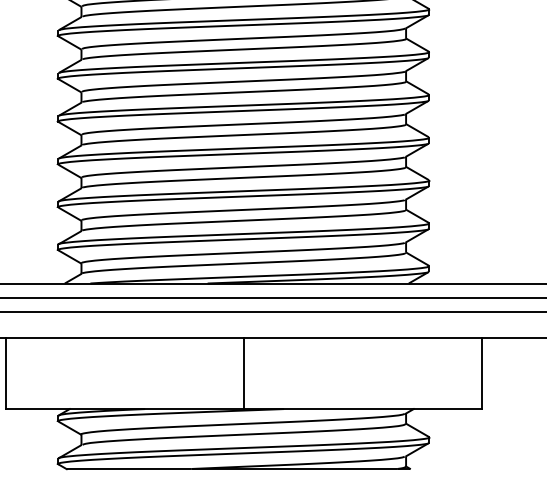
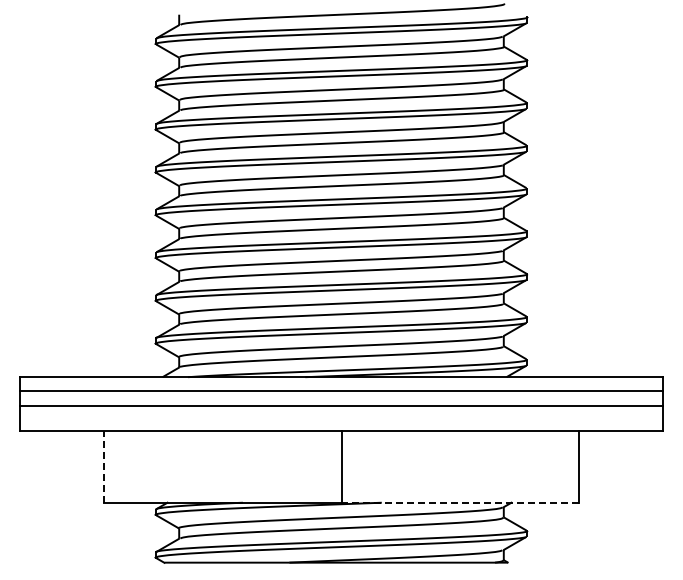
line: (5, 373) -> (103, 467), solid -> dashed
line: (362, 408) -> (460, 502), solid -> dashed

